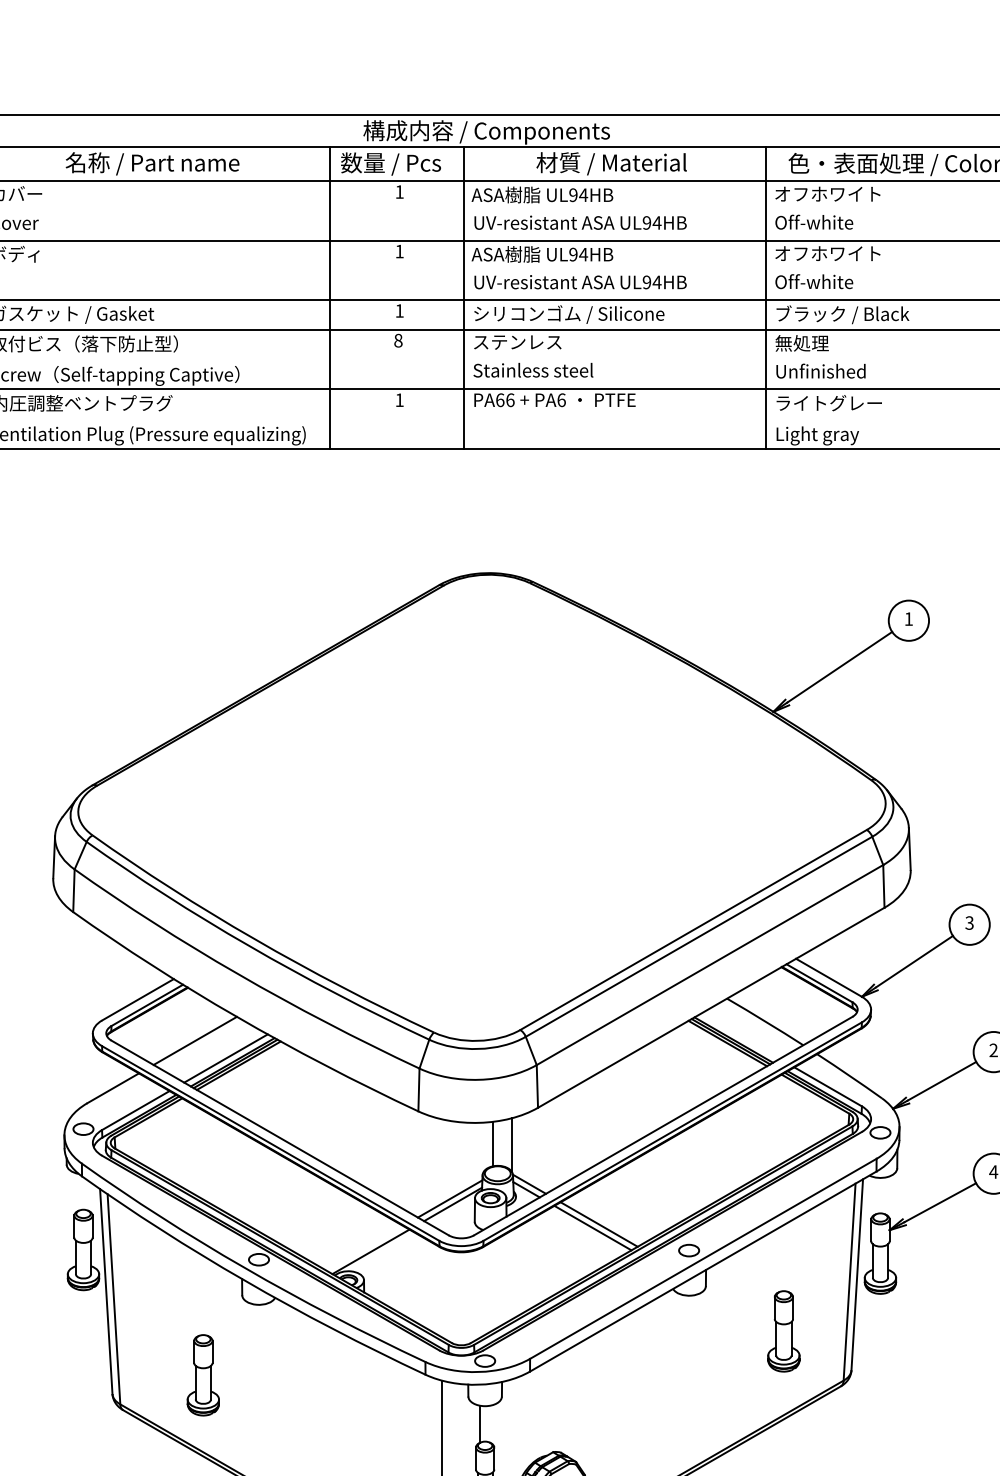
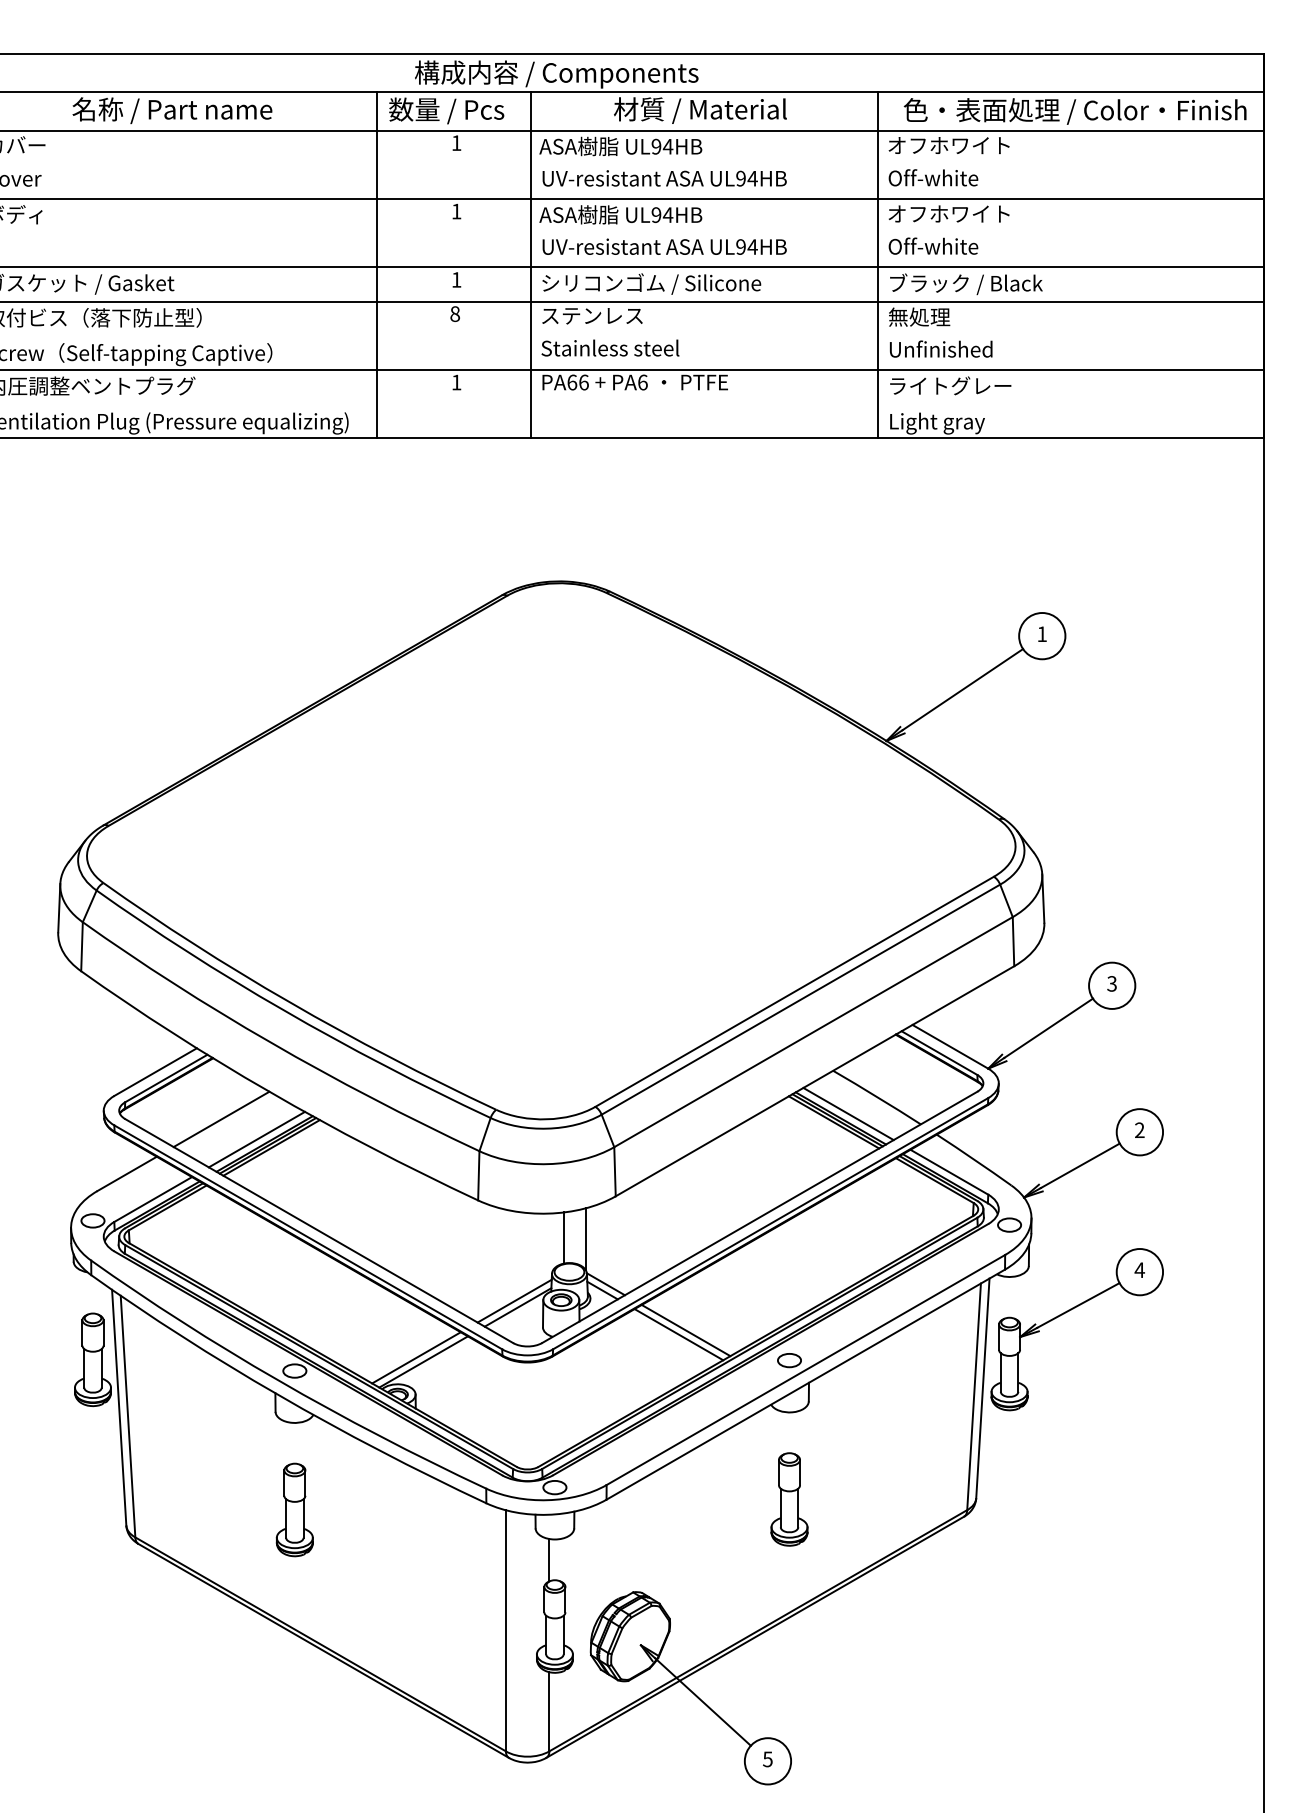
line: (740, 1035) -> (848, 1113), added
line: (364, 1247) -> (416, 1357), added
part: (783, 1331) -> (789, 1499), moved
part: (203, 1374) -> (294, 1509), moved

